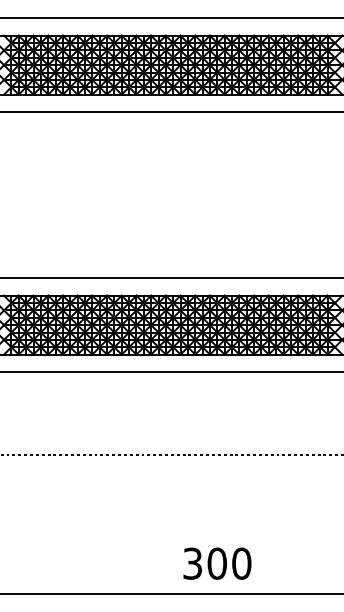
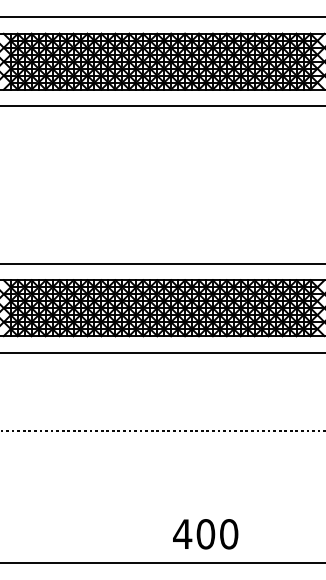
text: (192, 563) -> (182, 534), 300 -> 400

